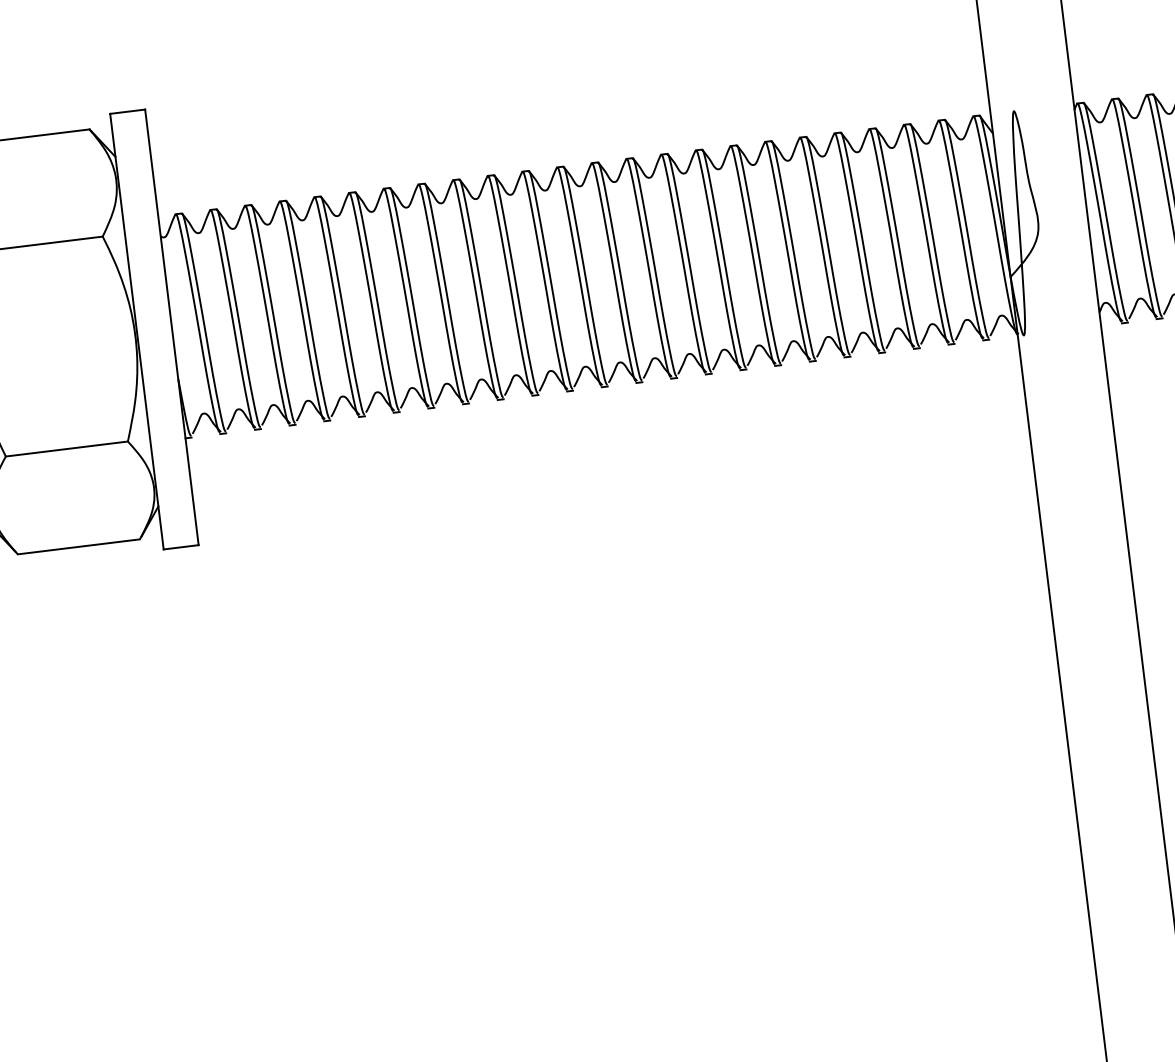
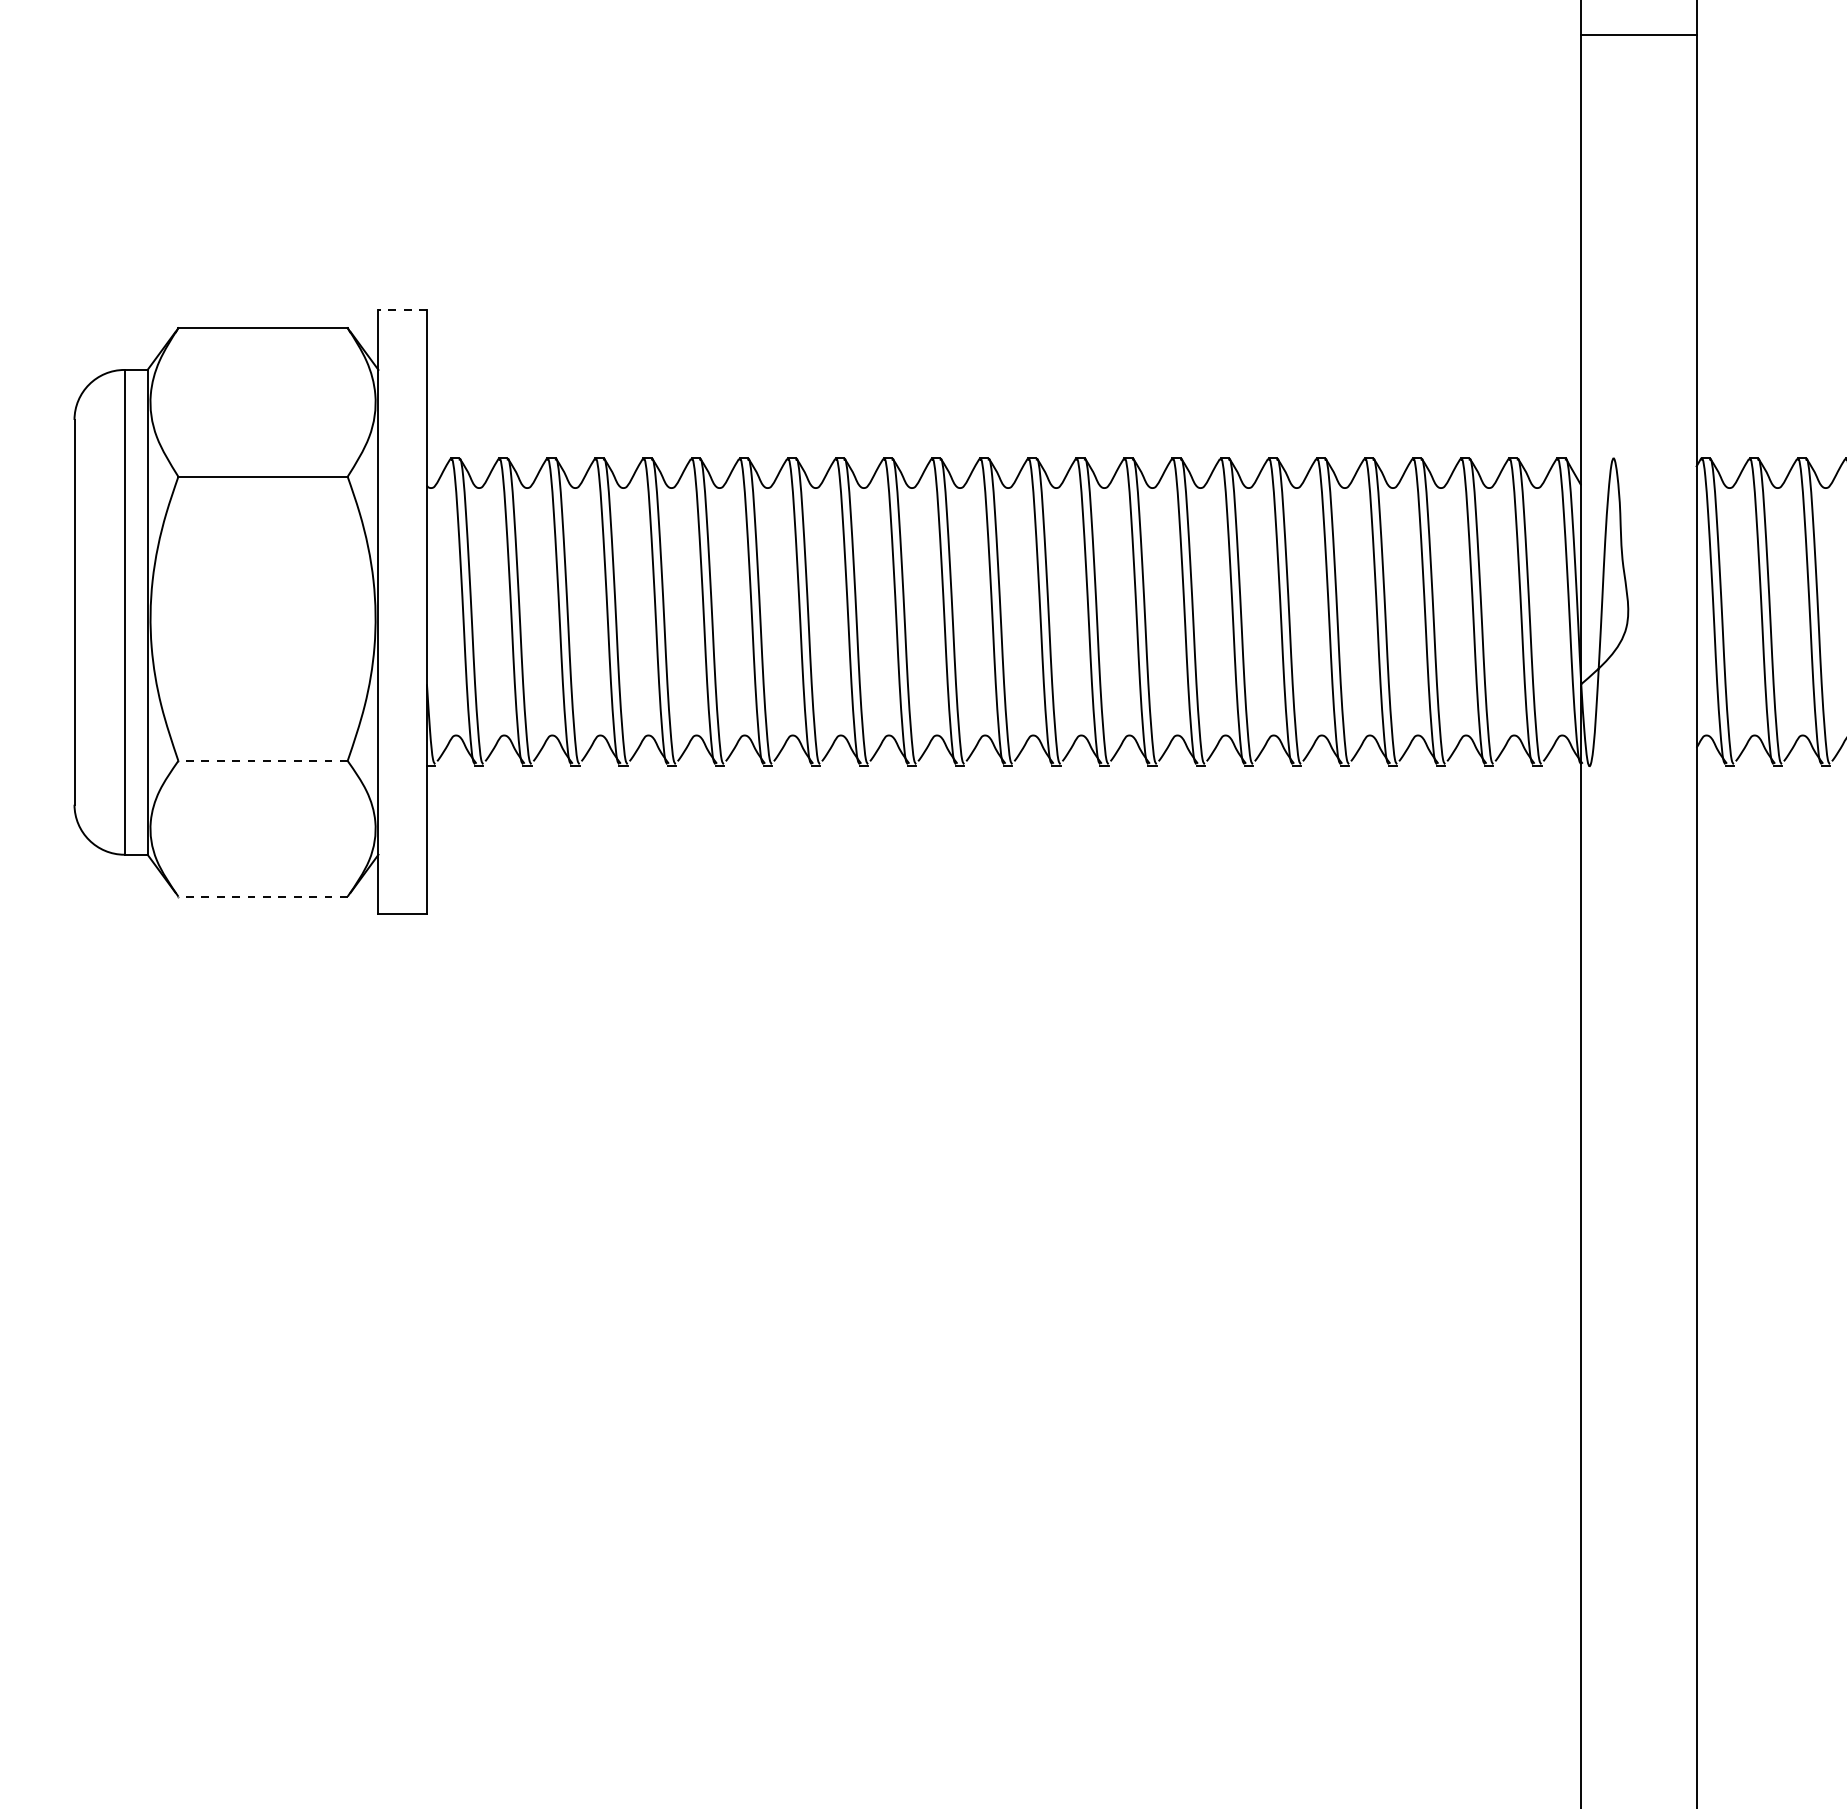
line: (127, 111) -> (402, 310), solid -> dashed
line: (67, 448) -> (263, 760), solid -> dashed
line: (79, 546) -> (263, 896), solid -> dashed

